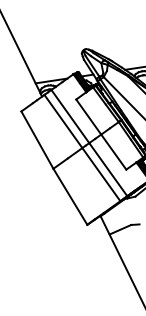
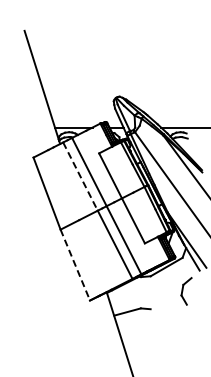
line: (63, 122) -> (80, 177), solid -> dashed
line: (70, 197) -> (75, 265), solid -> dashed

